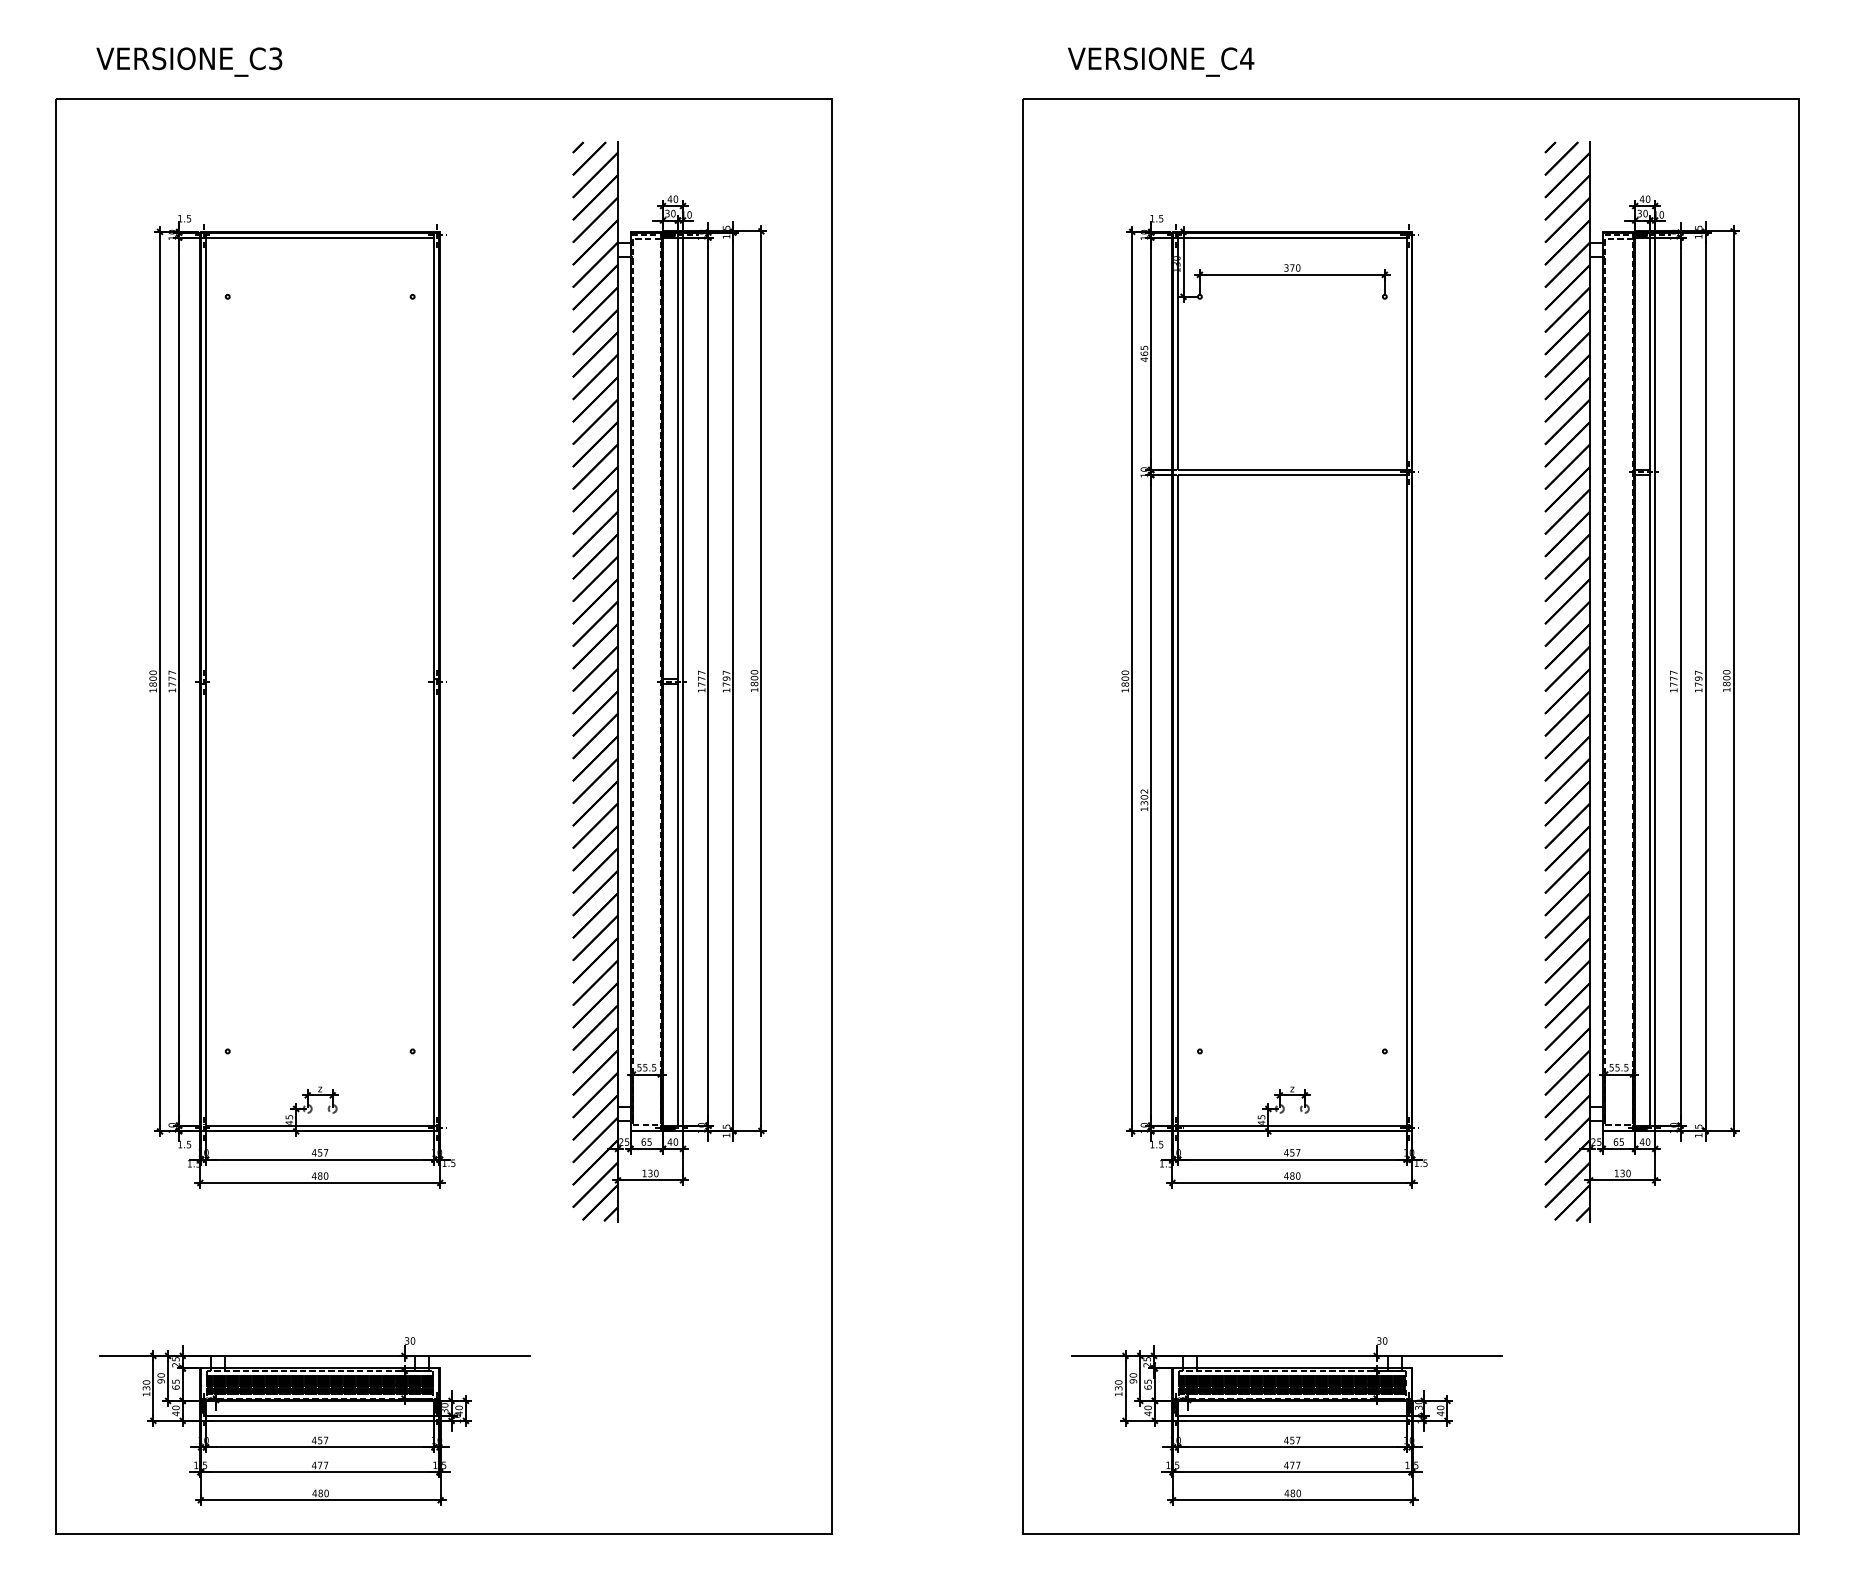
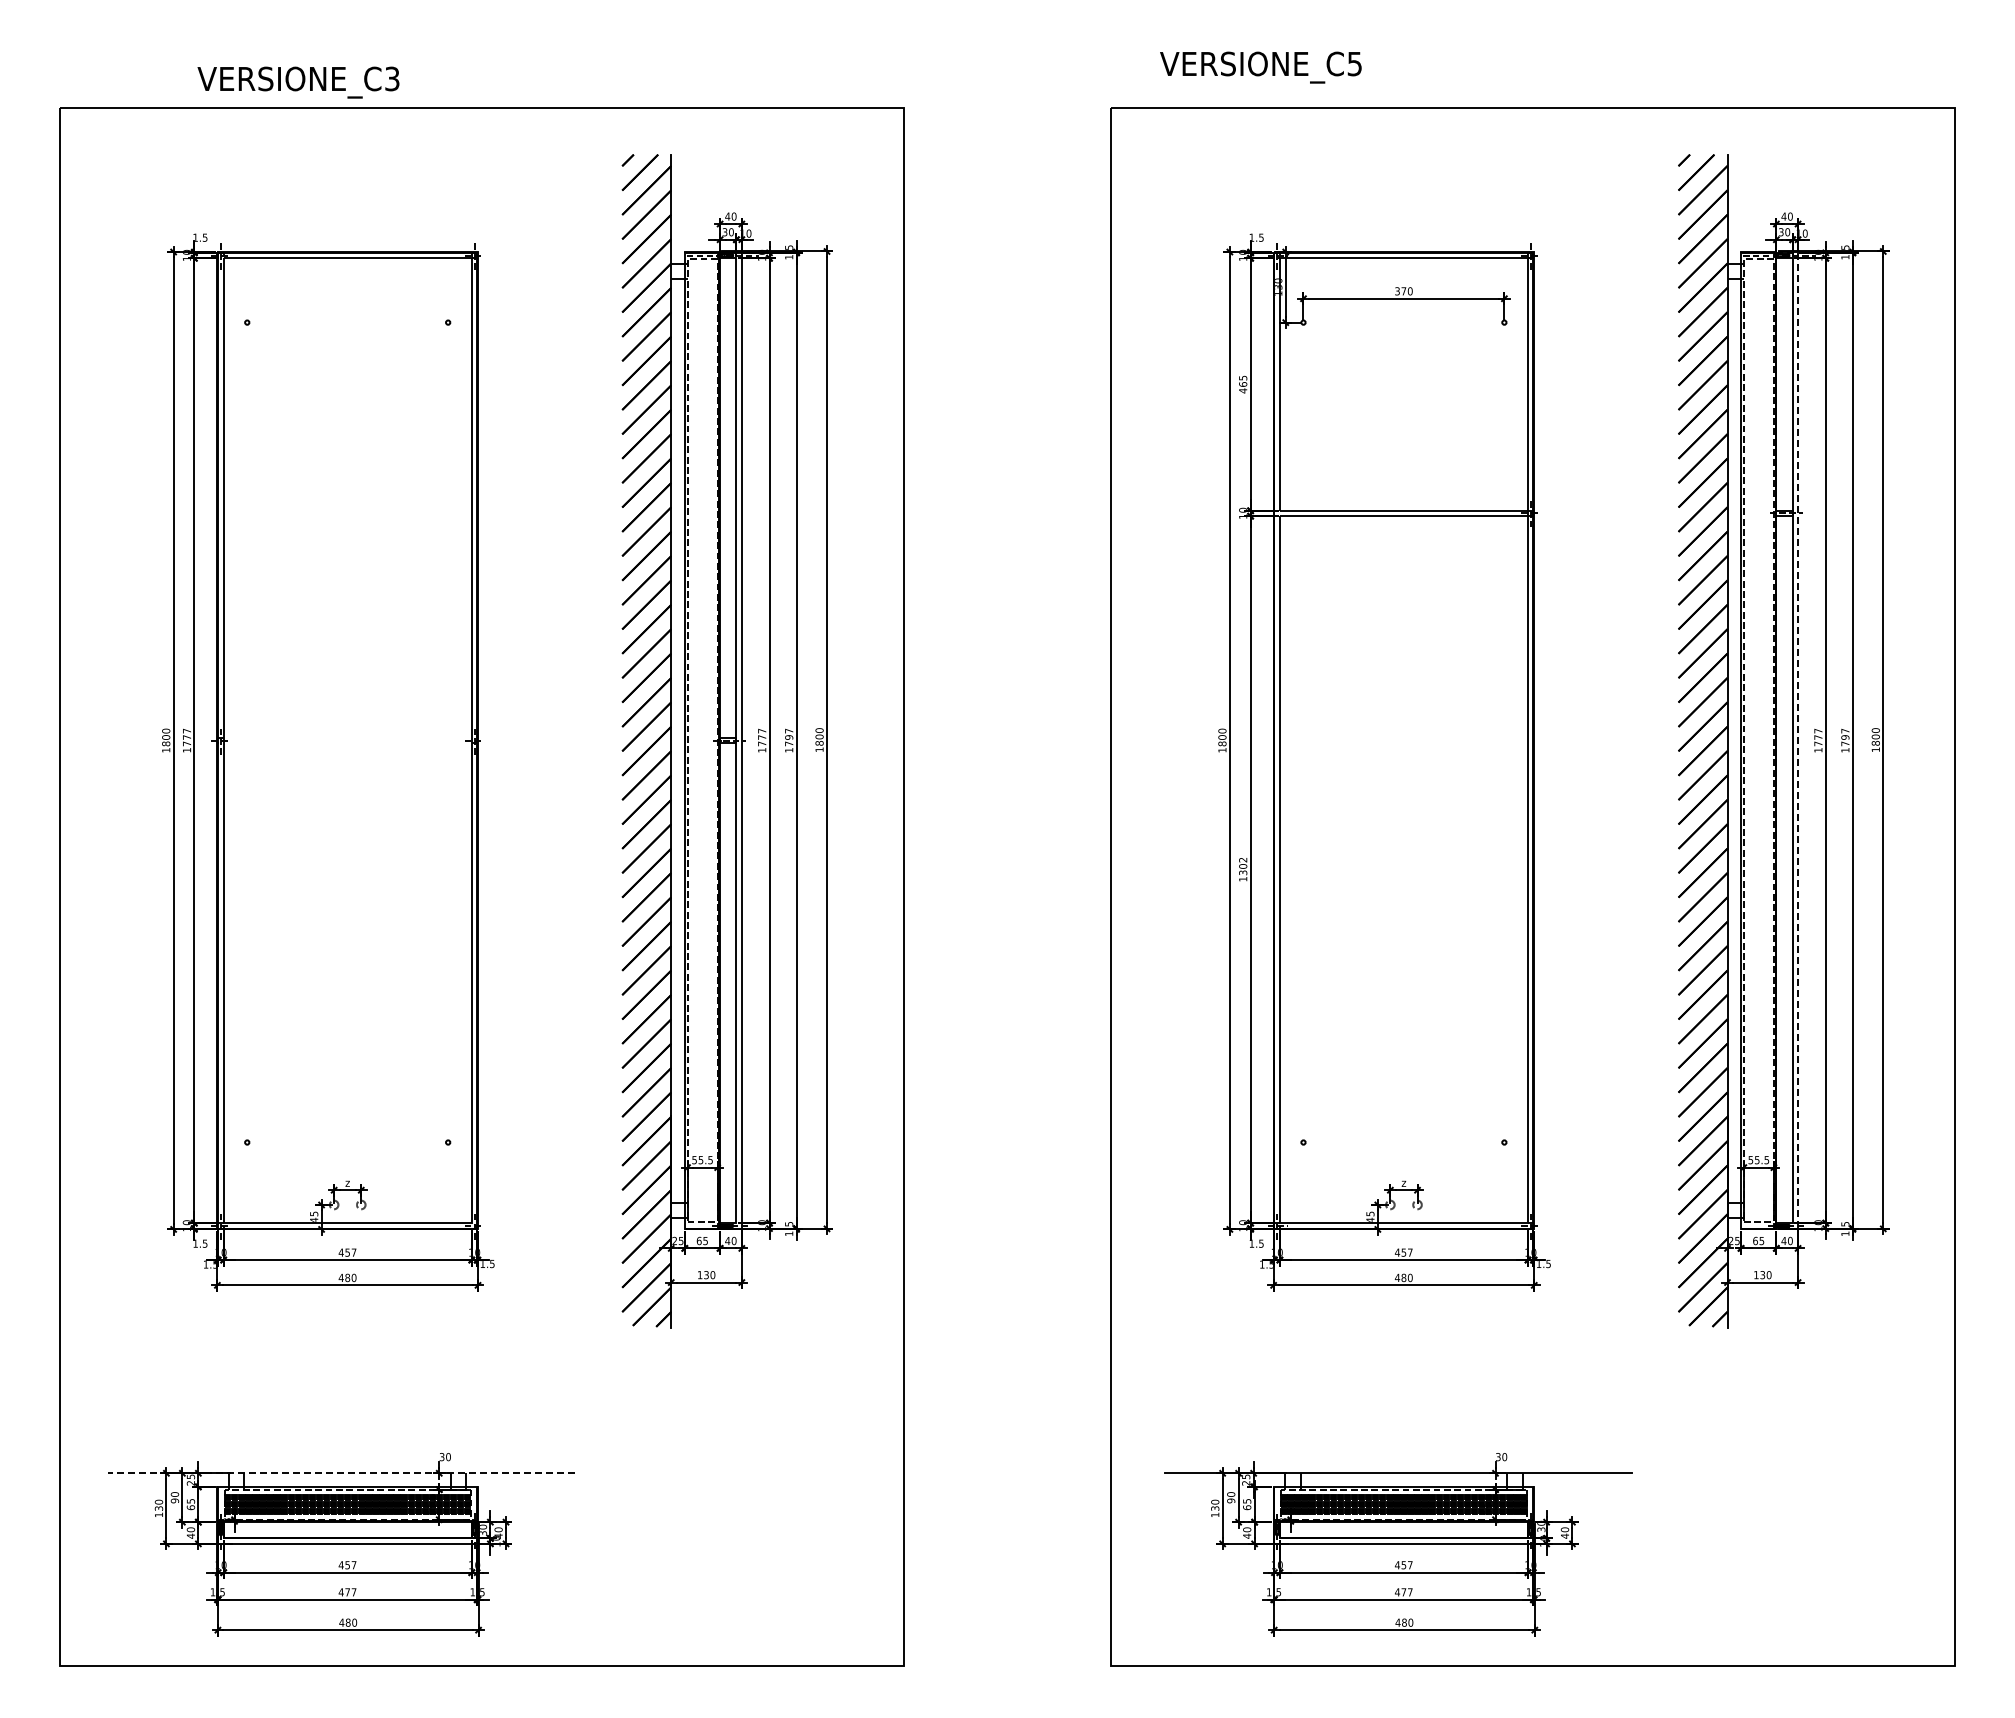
text: (1246, 59) -> (1354, 64), VERSIONE_C4 -> VERSIONE_C5
text: (189, 62) -> (298, 82), moved
line: (1655, 681) -> (1798, 740), solid -> dashed
line: (314, 1356) -> (341, 1473), solid -> dashed

